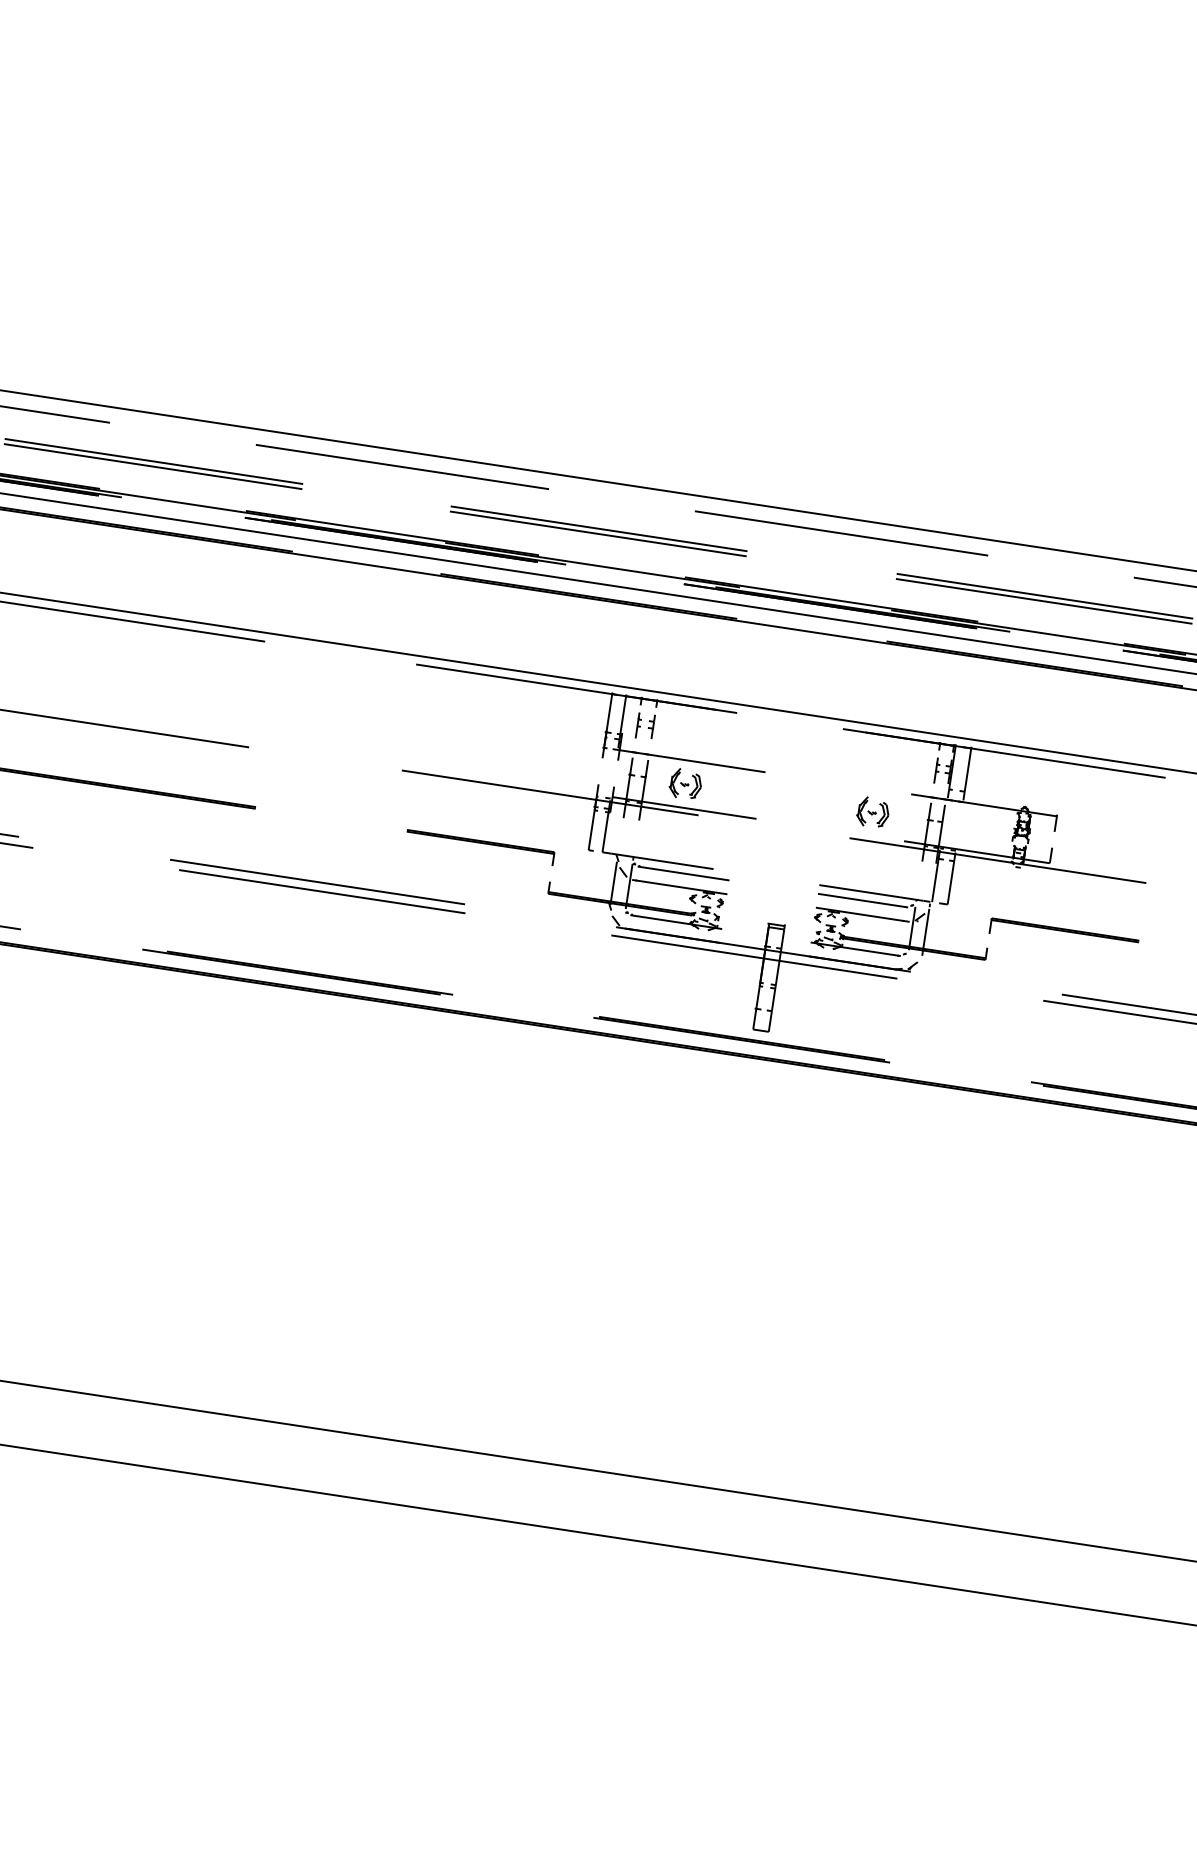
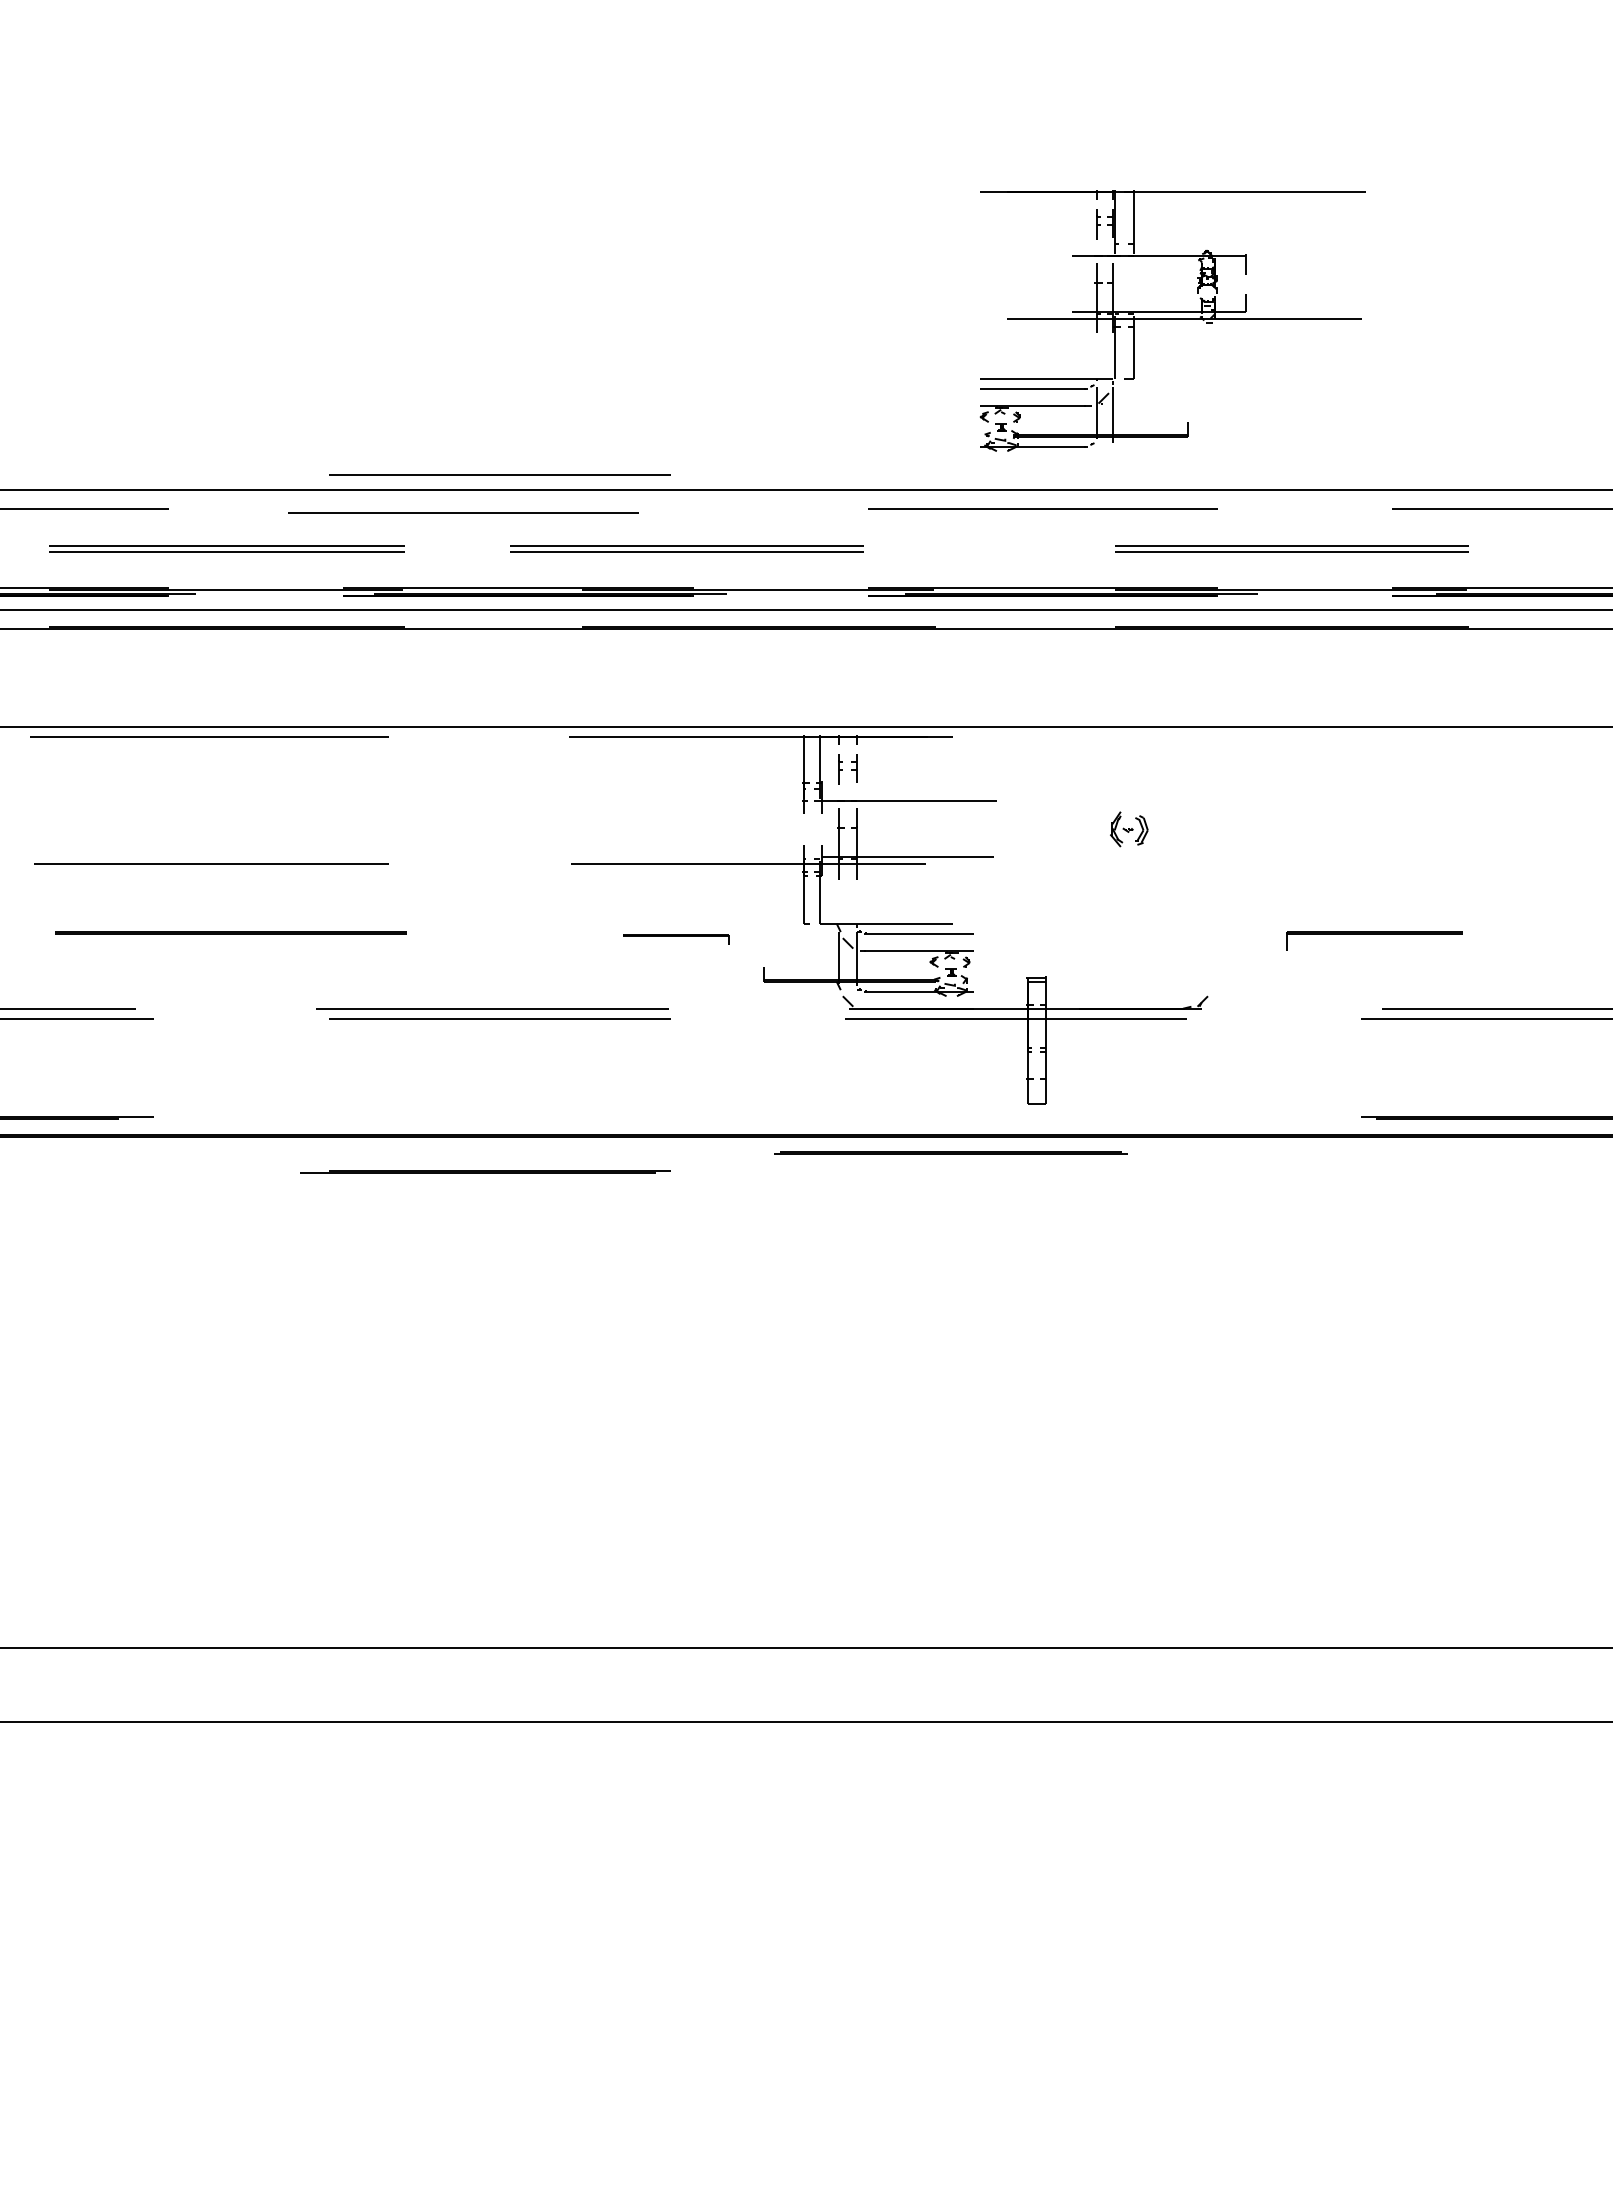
line: (391, 435) -> (499, 474), added
line: (402, 466) -> (463, 512), moved
part: (598, 530) -> (686, 548), moved
part: (685, 784) -> (905, 829), removed
part: (480, 847) -> (676, 939), size x0.6
part: (987, 860) -> (1172, 320), moved
line: (297, 972) -> (485, 1171), moved
line: (741, 1039) -> (950, 1152), moved

